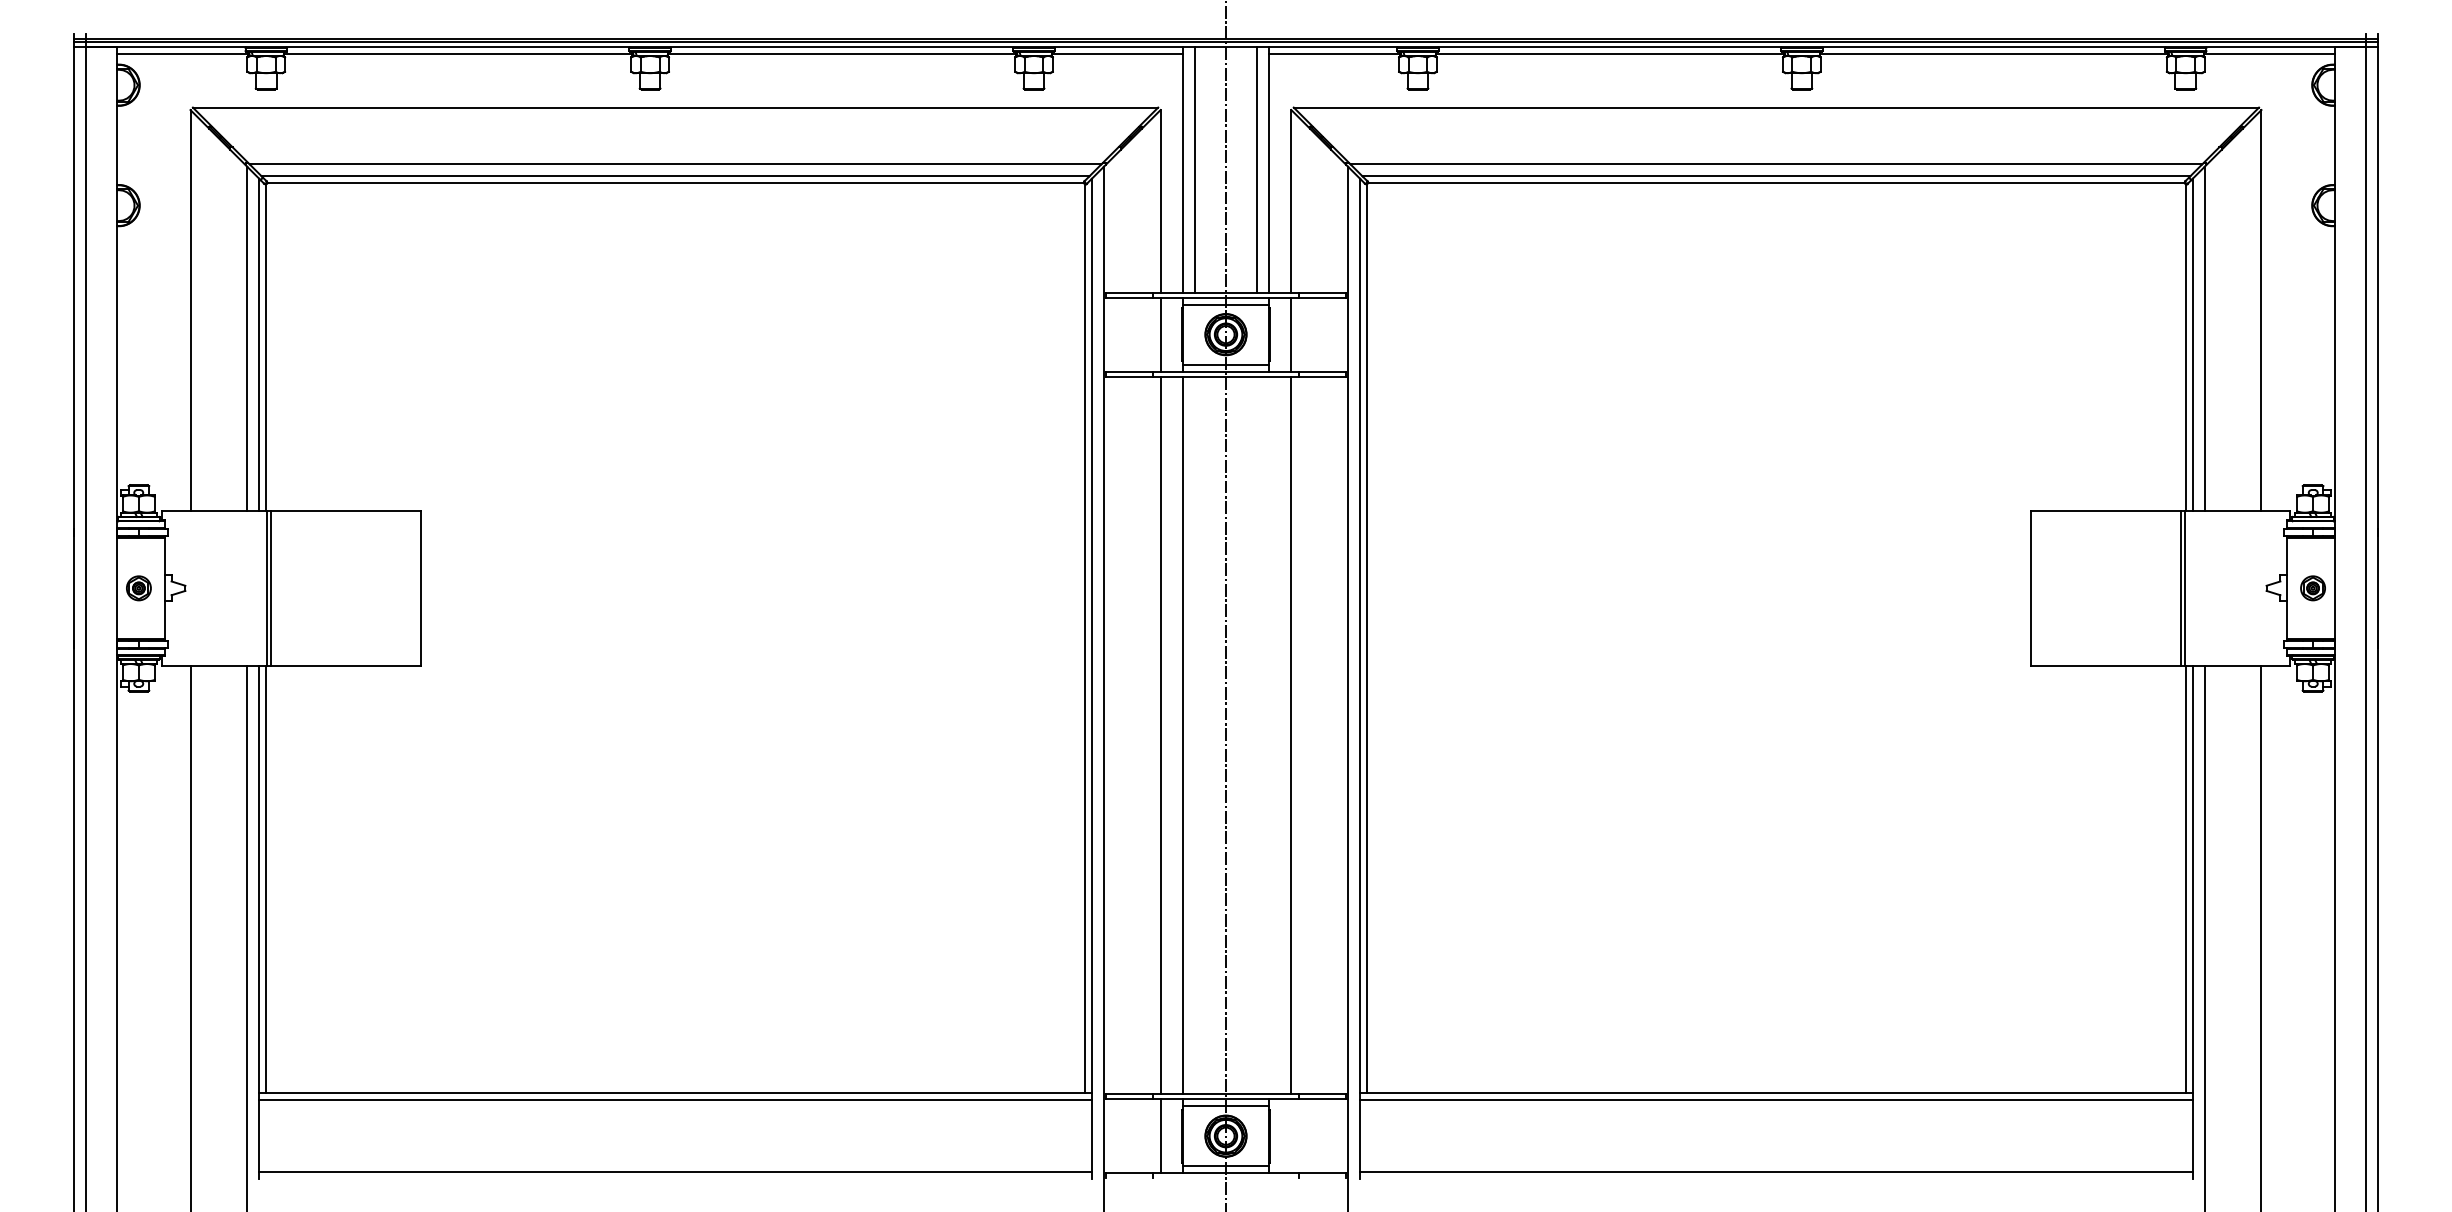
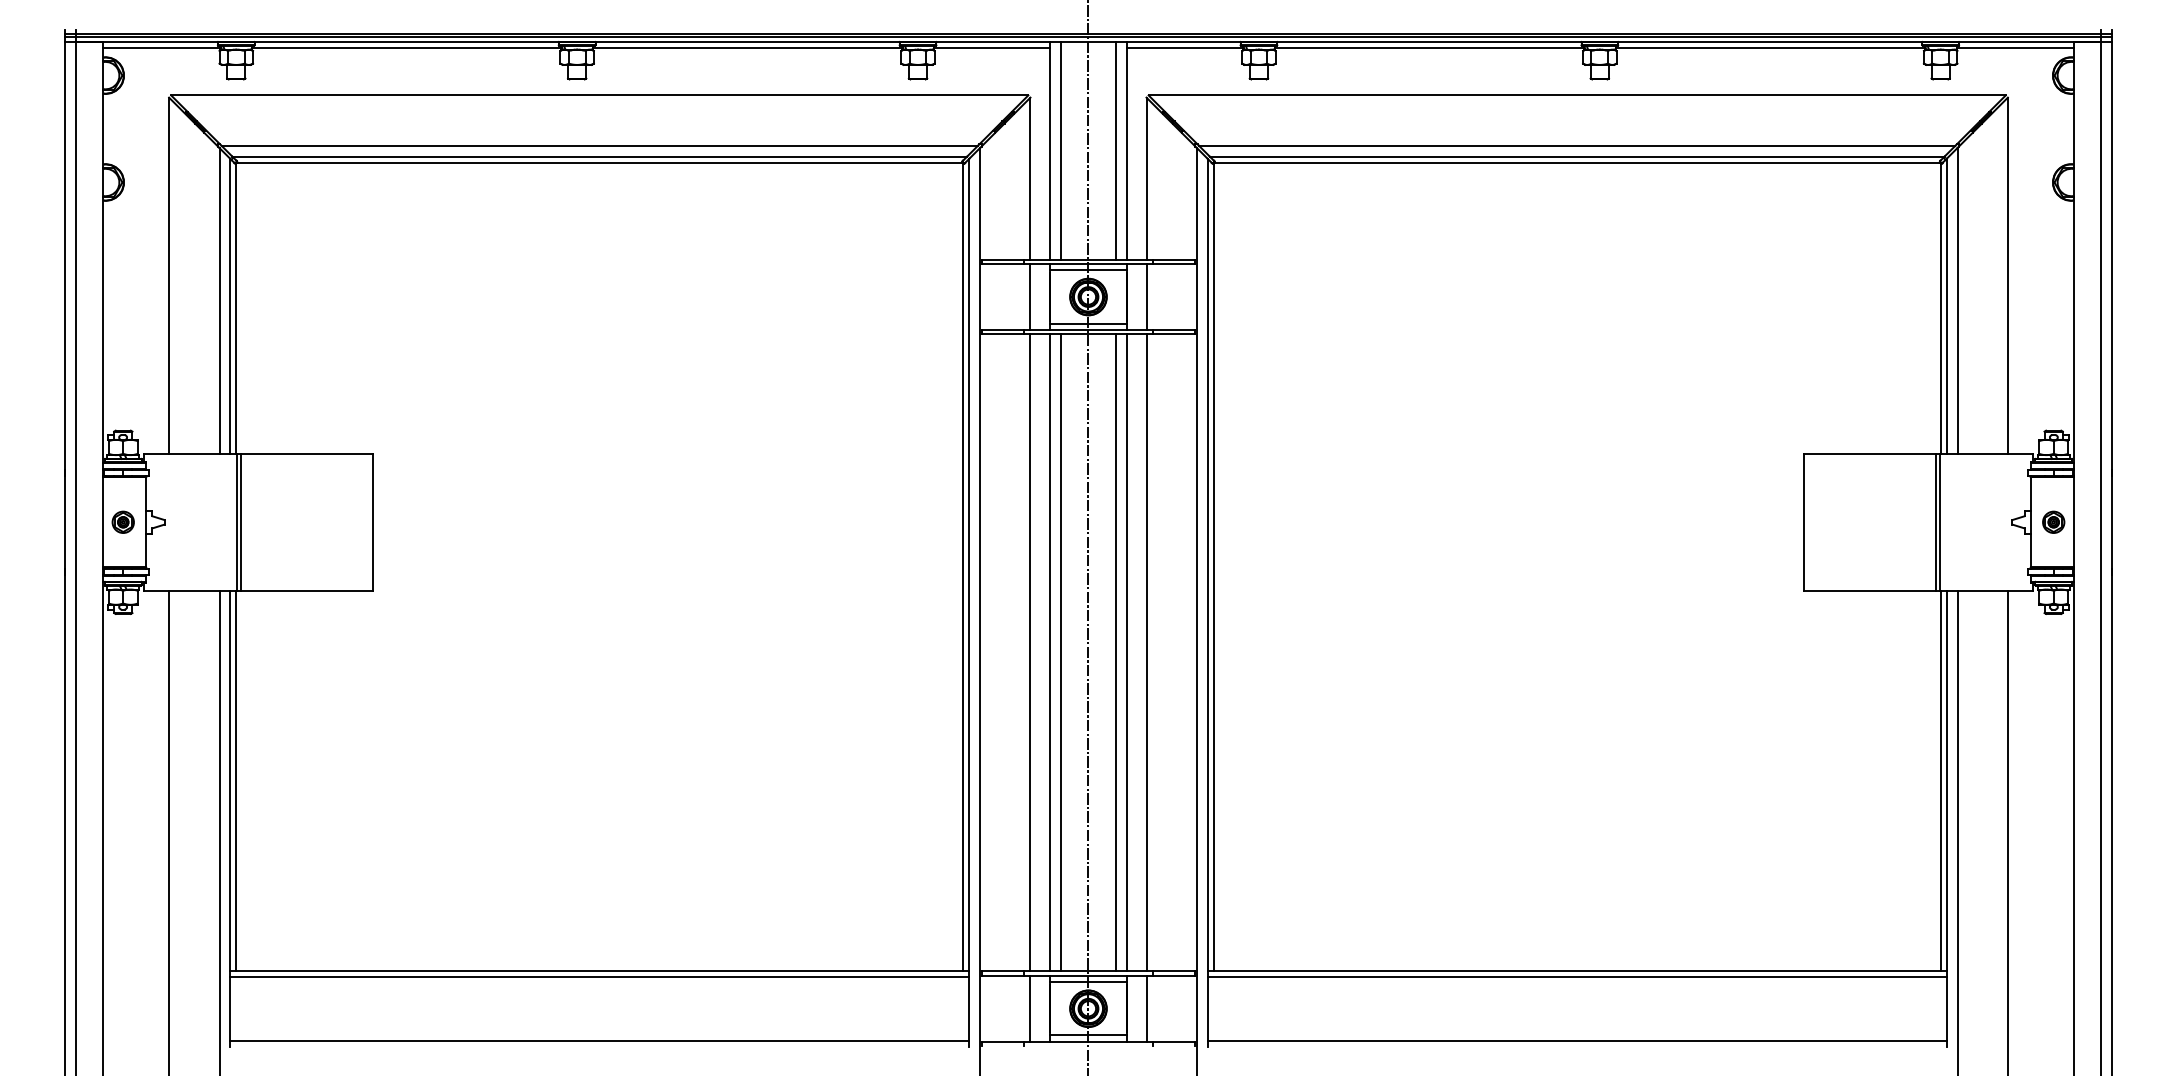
line: (1195, 735) -> (1061, 652), added
line: (1256, 735) -> (1115, 652), added
line: (1269, 735) -> (1127, 652), added
line: (1291, 1136) -> (1146, 1009), added

